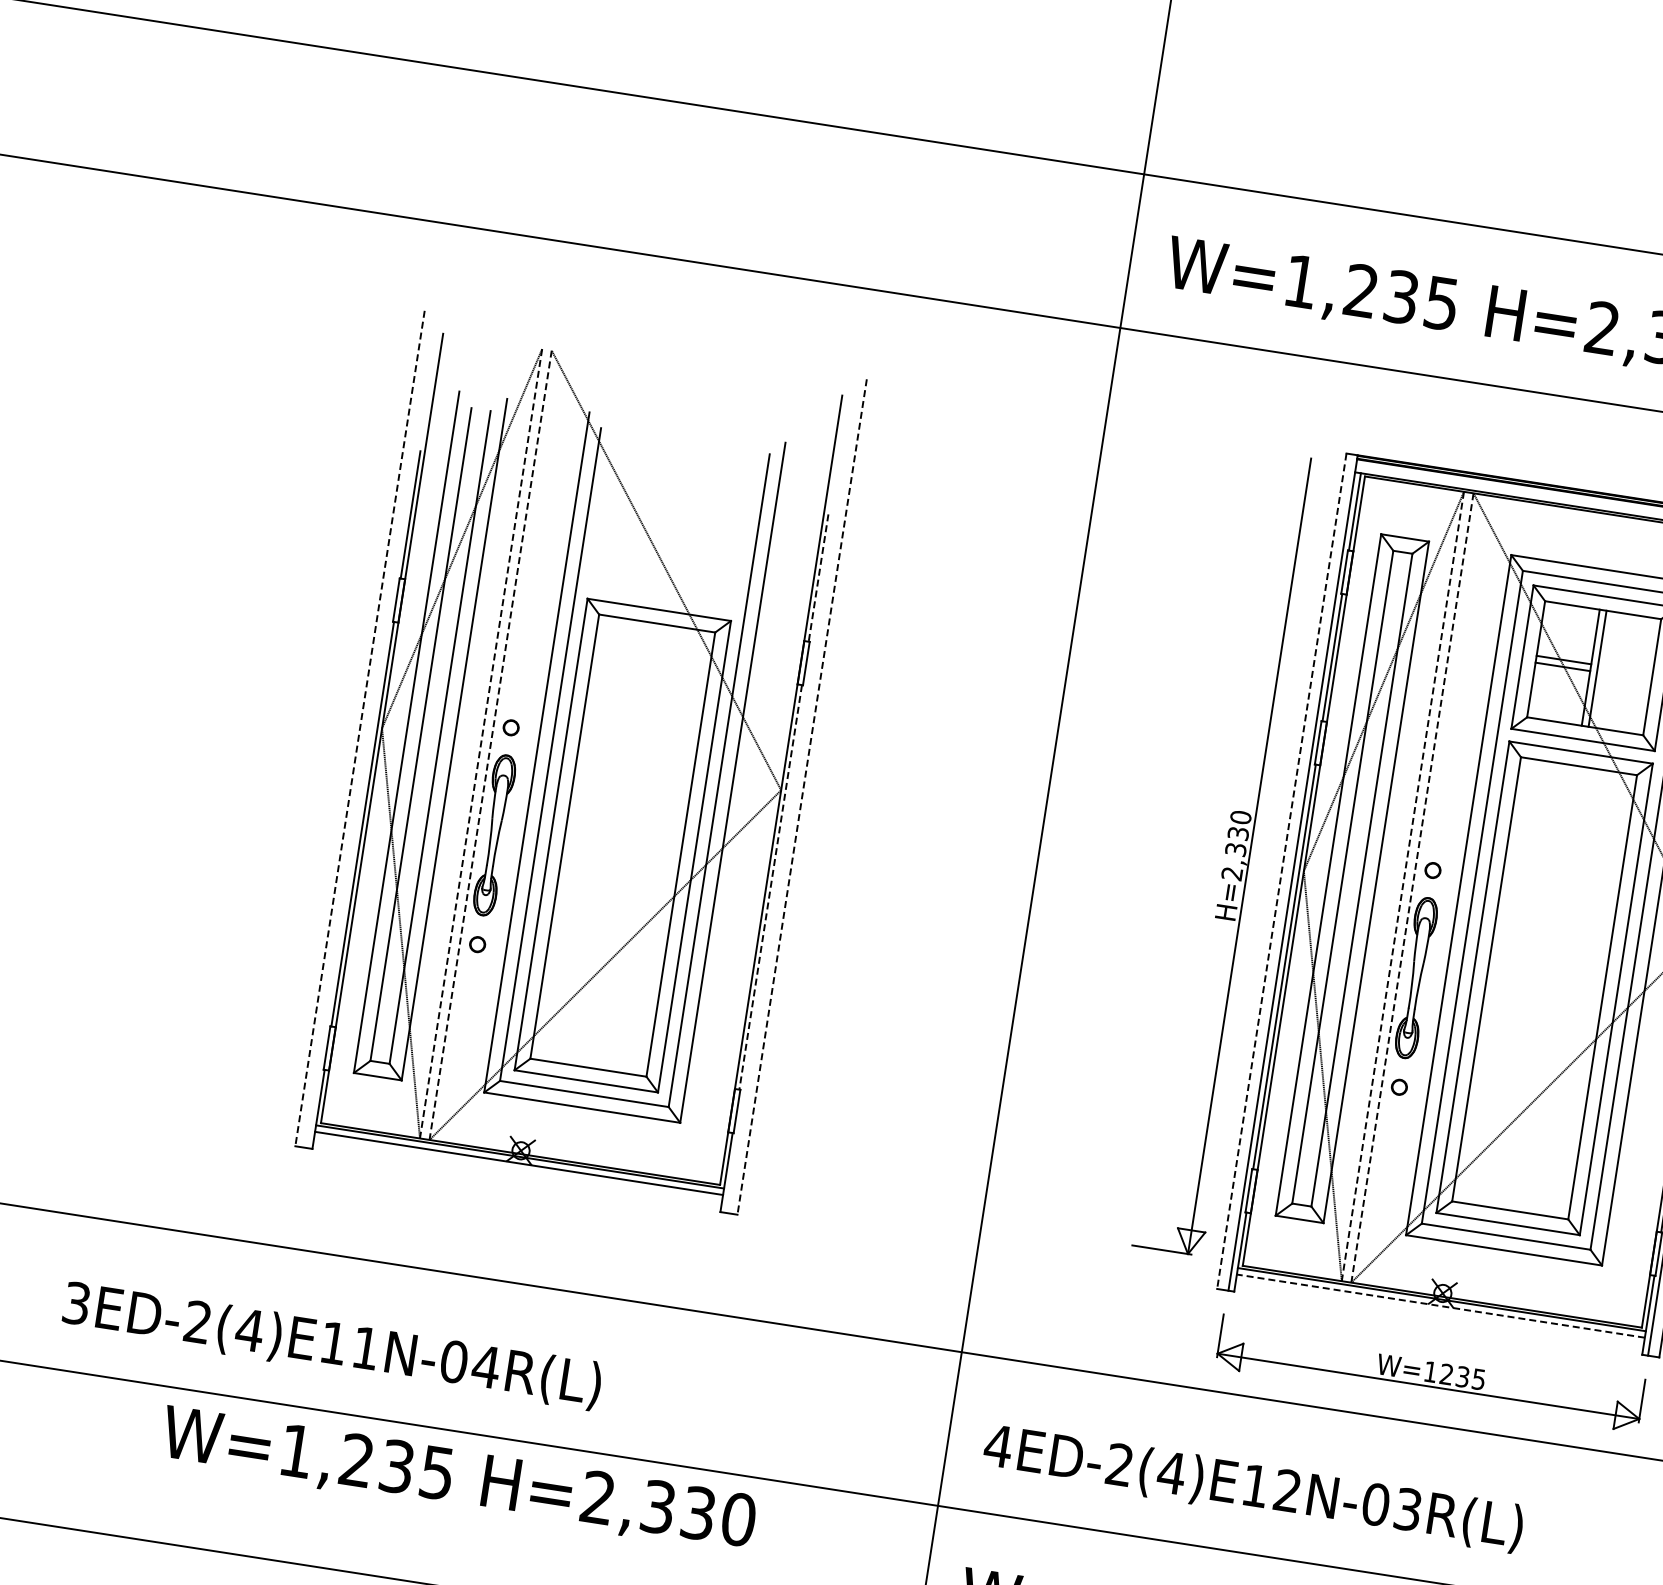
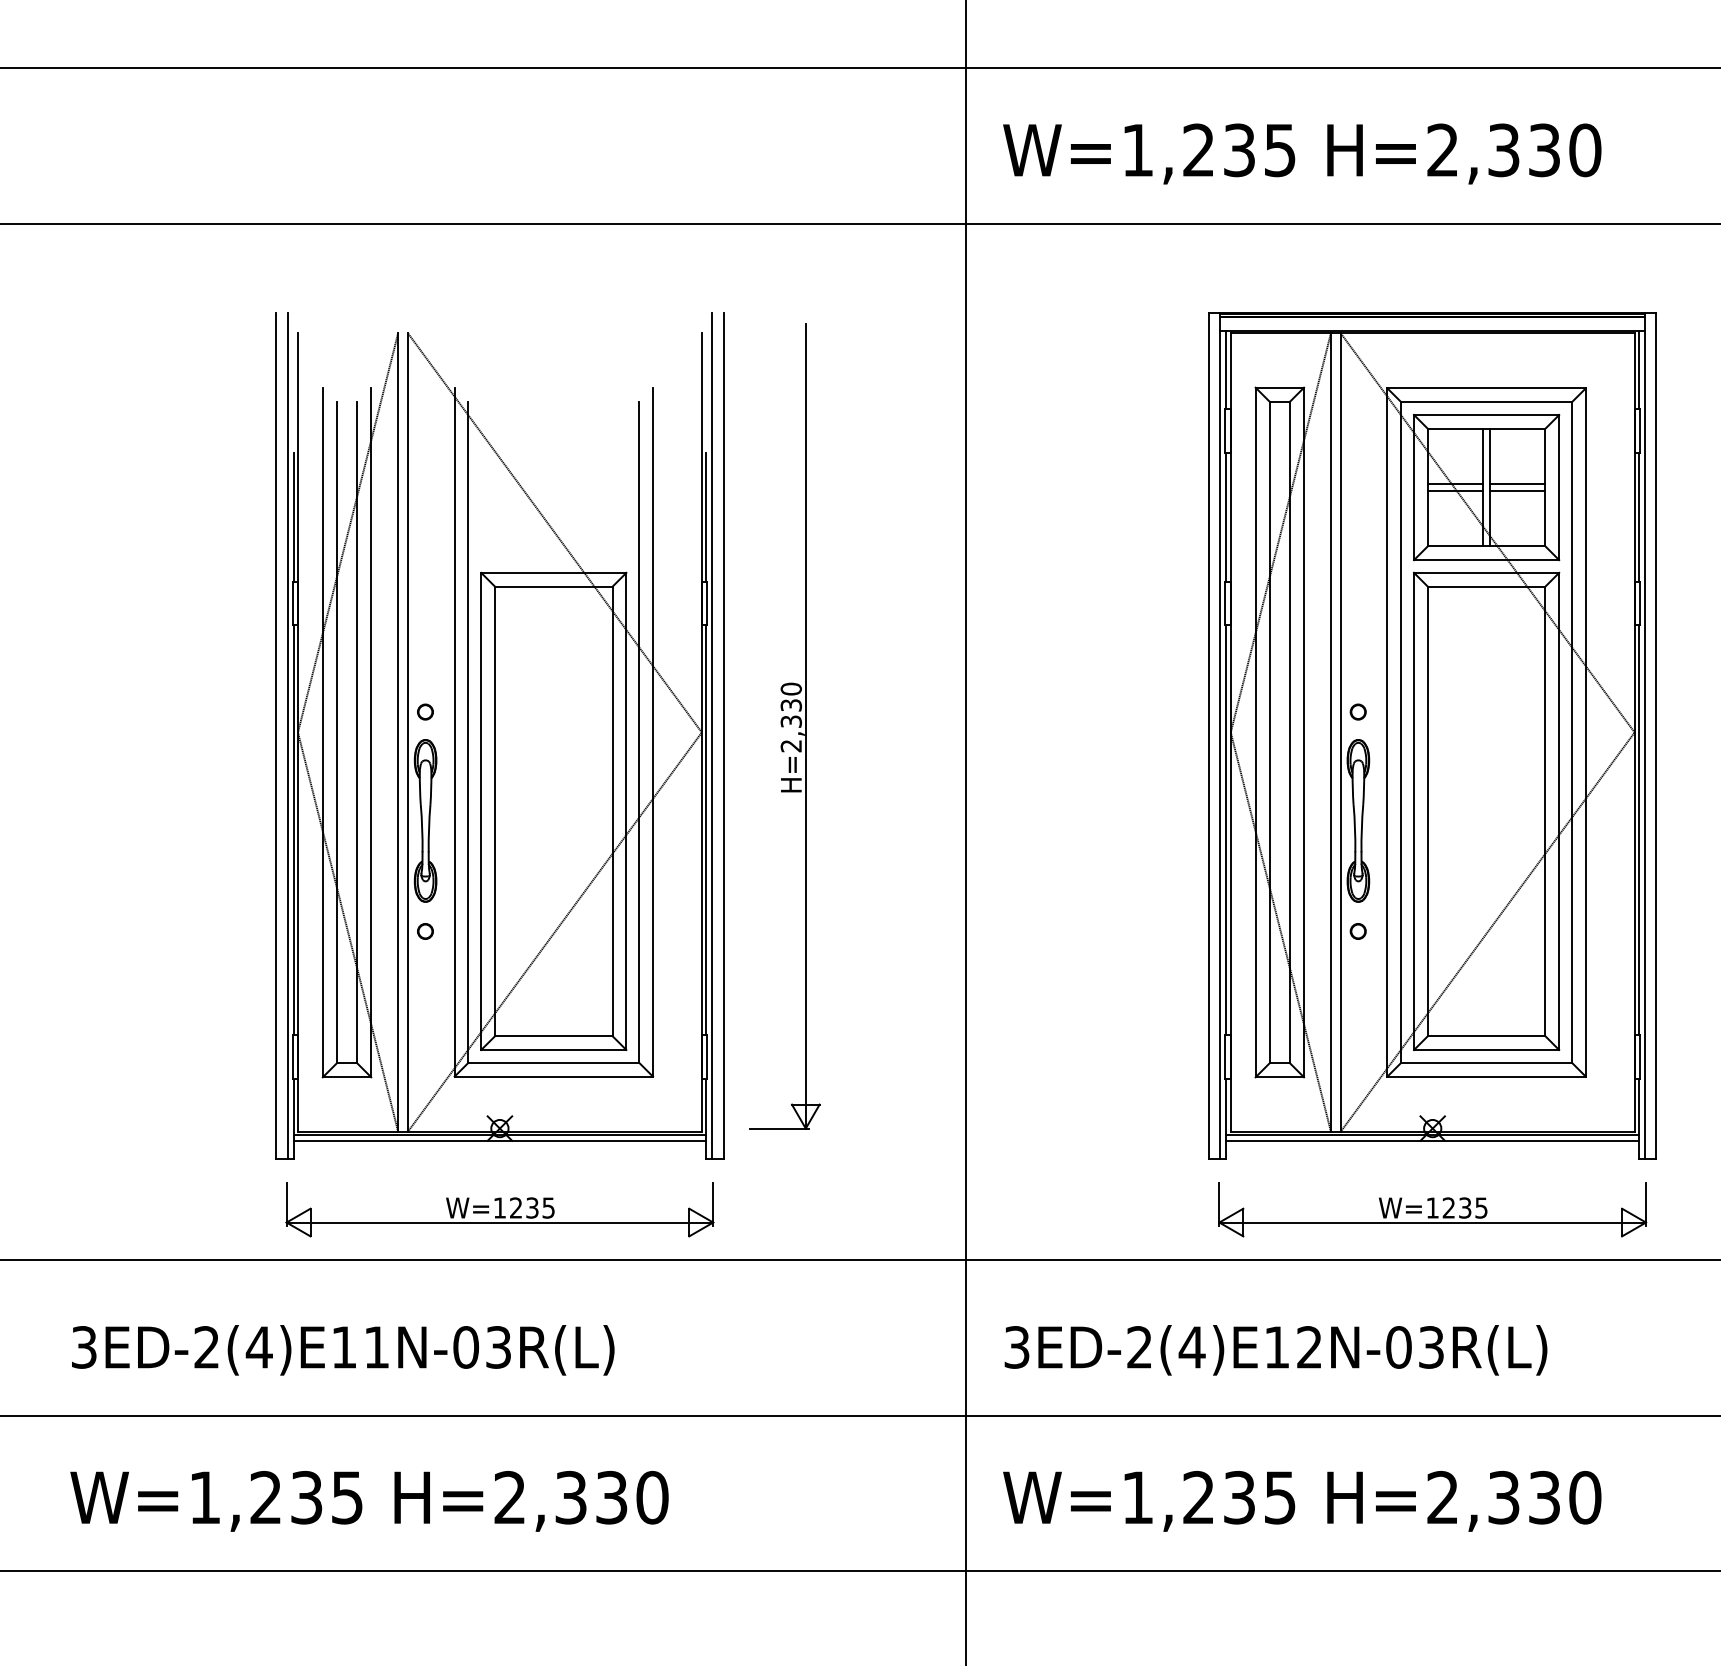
line: (818, 578) -> (706, 517), dashed -> solid
line: (1625, 669) -> (1517, 484), added
line: (1624, 676) -> (1517, 491), added
line: (360, 728) -> (276, 735), dashed -> solid
line: (371, 729) -> (287, 735), added
line: (481, 744) -> (398, 733), dashed -> solid
line: (490, 746) -> (407, 733), dashed -> solid
line: (791, 794) -> (712, 735), added
line: (802, 796) -> (723, 735), dashed -> solid
part: (1228, 853) -> (784, 726), moved
line: (1282, 870) -> (1209, 735), dashed -> solid
line: (770, 887) -> (706, 830), dashed -> solid
line: (1402, 887) -> (1330, 733), dashed -> solid
line: (1412, 888) -> (1340, 733), dashed -> solid
part: (508, 1230) -> (499, 1209), added
line: (1440, 1306) -> (1432, 1141), dashed -> solid
text: (486, 1366) -> (498, 1347), 3ED-2(4)E11N-04R(L) -> 3ED-2(4)E11N-03R(L)
text: (998, 1446) -> (1016, 1347), 4ED-2(4)E12N-03R(L) -> 3ED-2(4)E12N-03R(L)
text: (458, 1480) -> (369, 1501), moved

